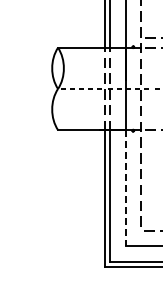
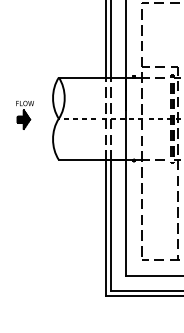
part: (23, 84) -> (24, 114), added
line: (125, 187) -> (126, 217), dashed -> solid

